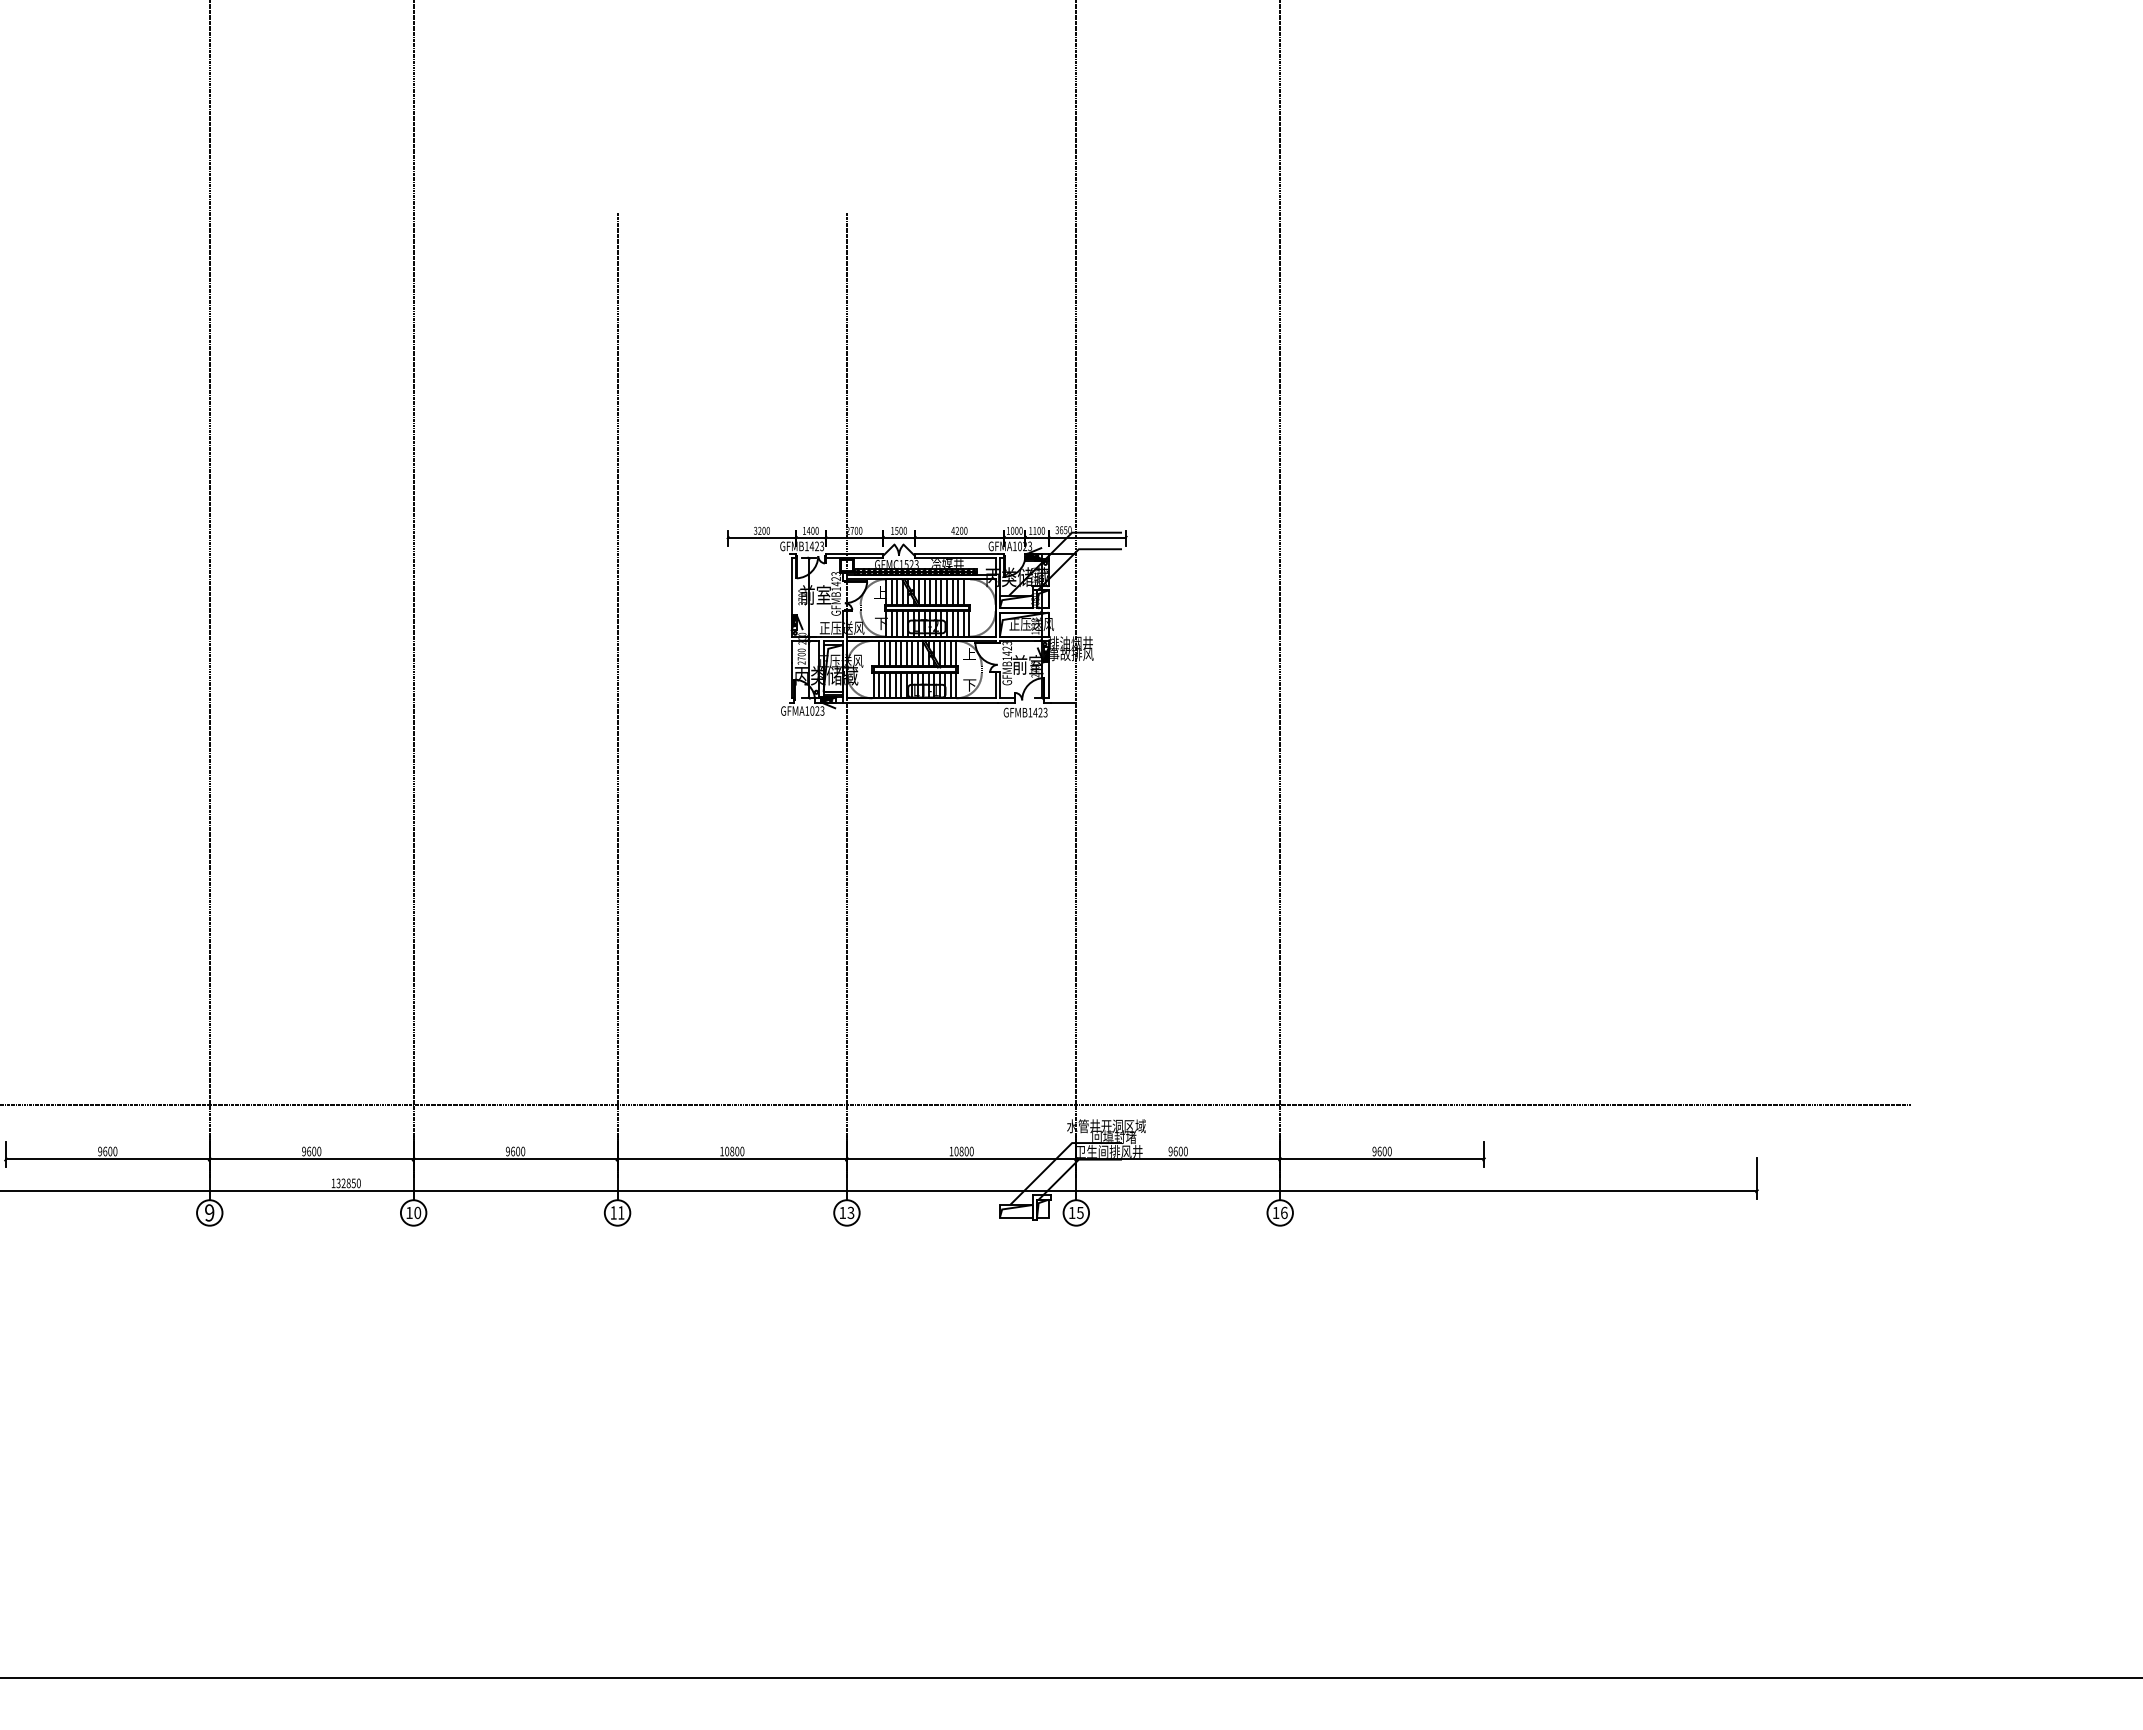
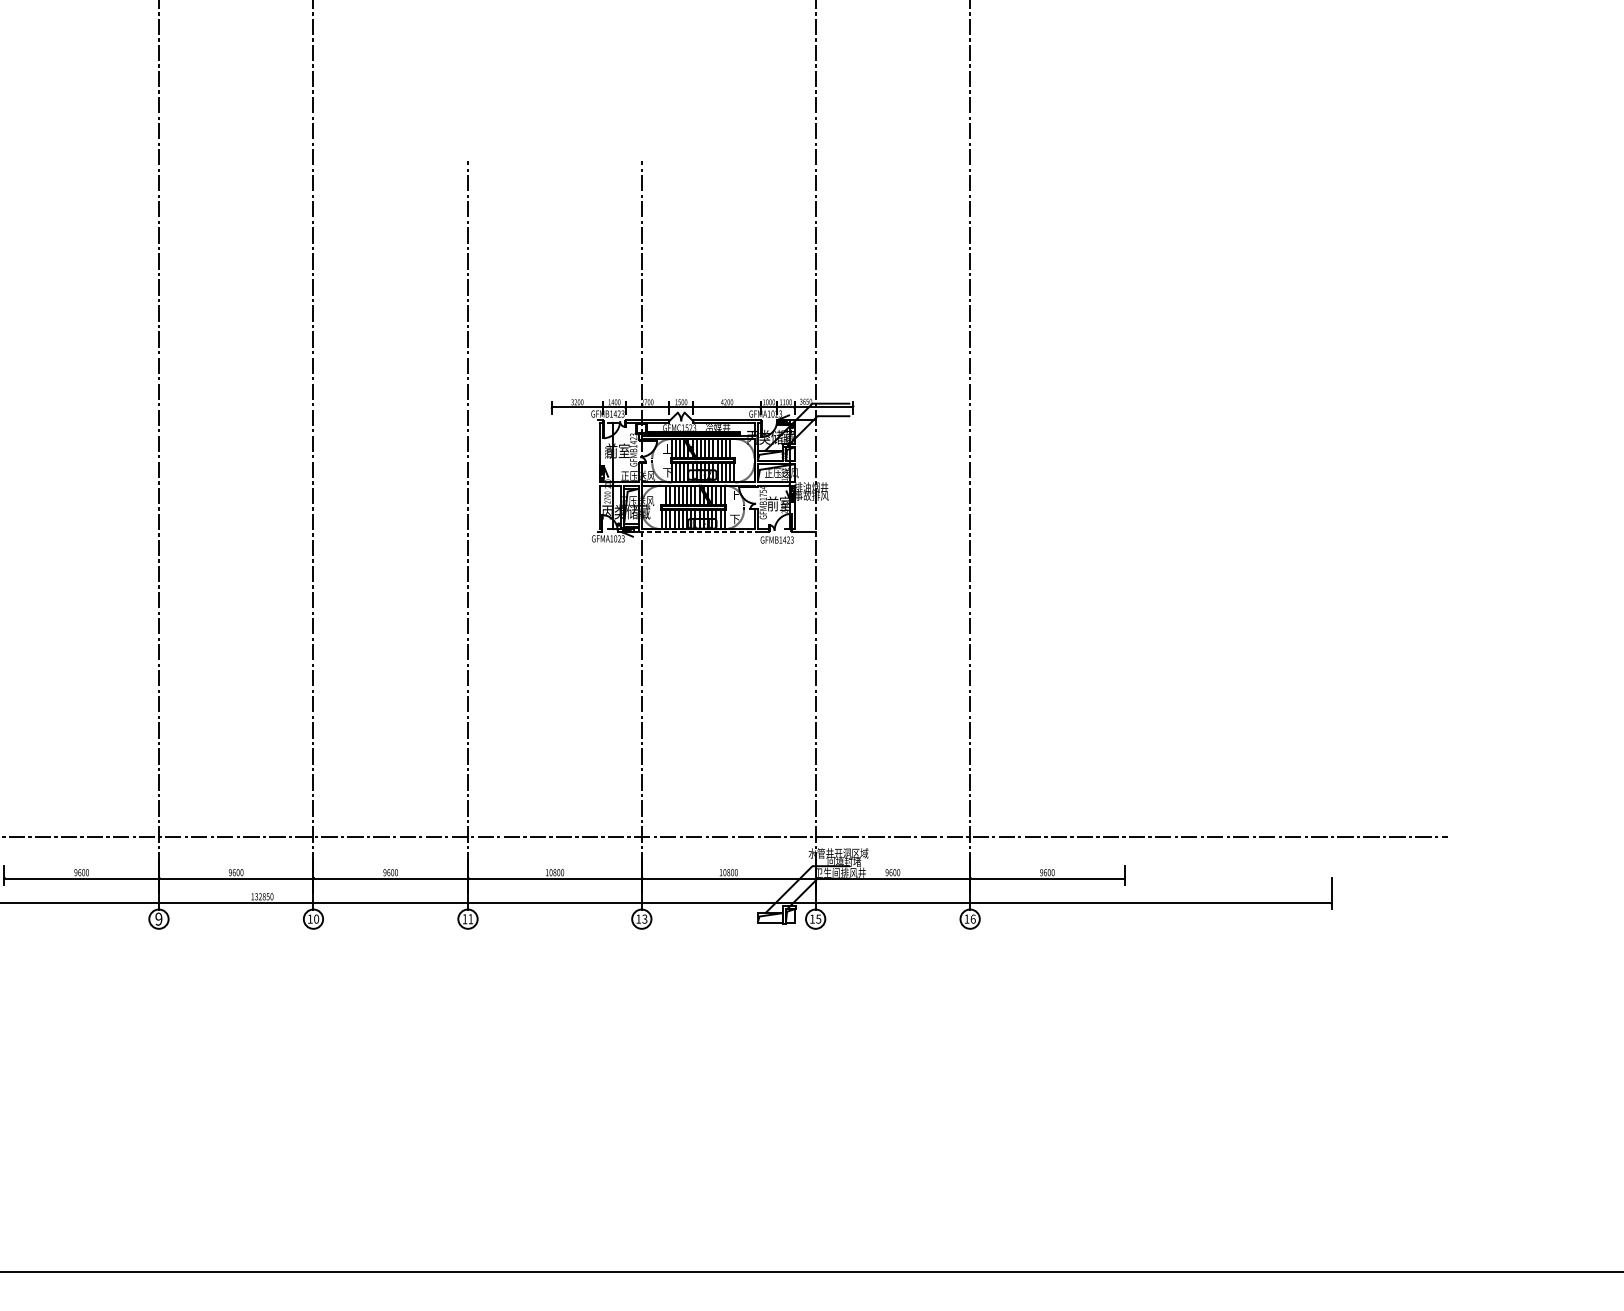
text: (1007, 648) -> (763, 491), GFMB1423 -> GFMB1754
line: (920, 702) -> (697, 532), solid -> dashed

